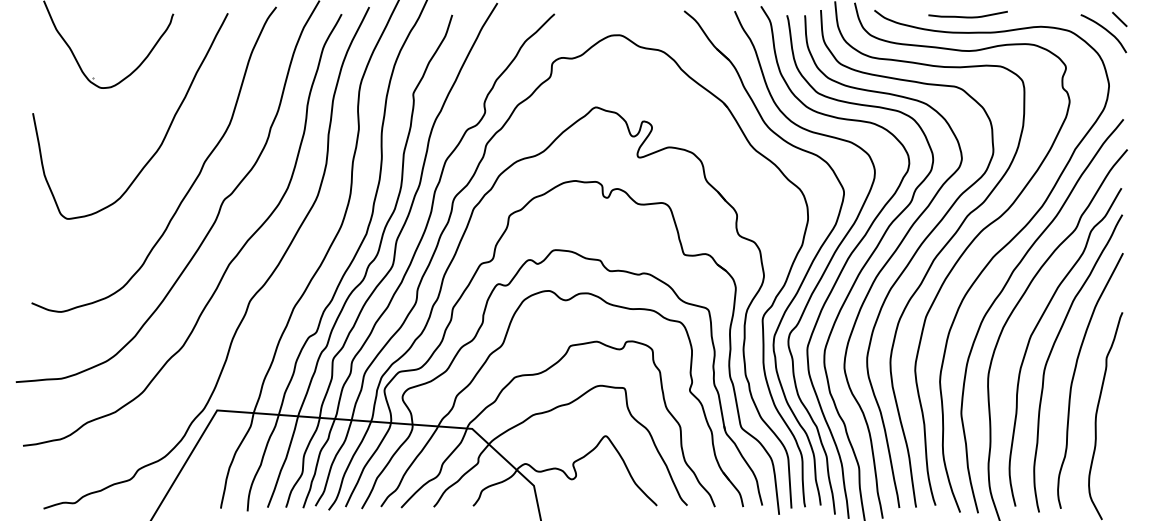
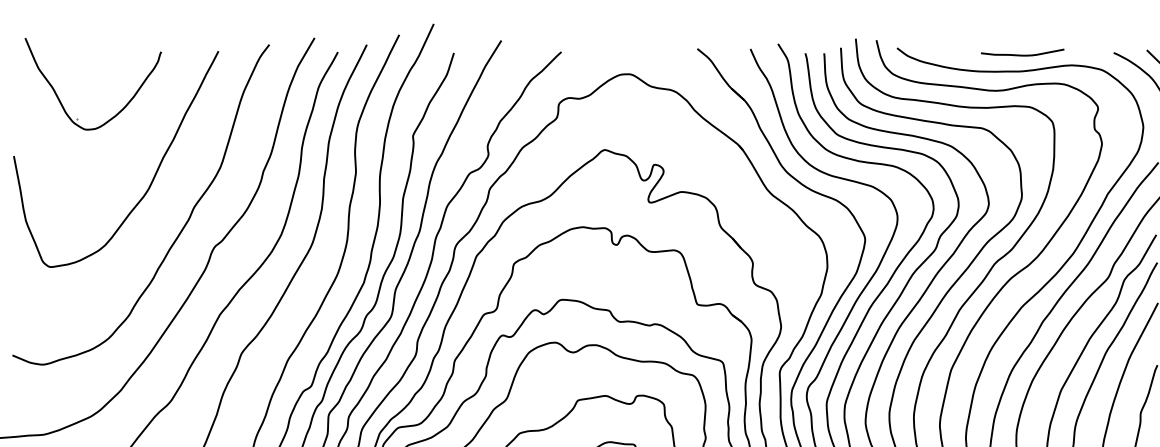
curve: (967, 16) -> (1022, 54), moved

